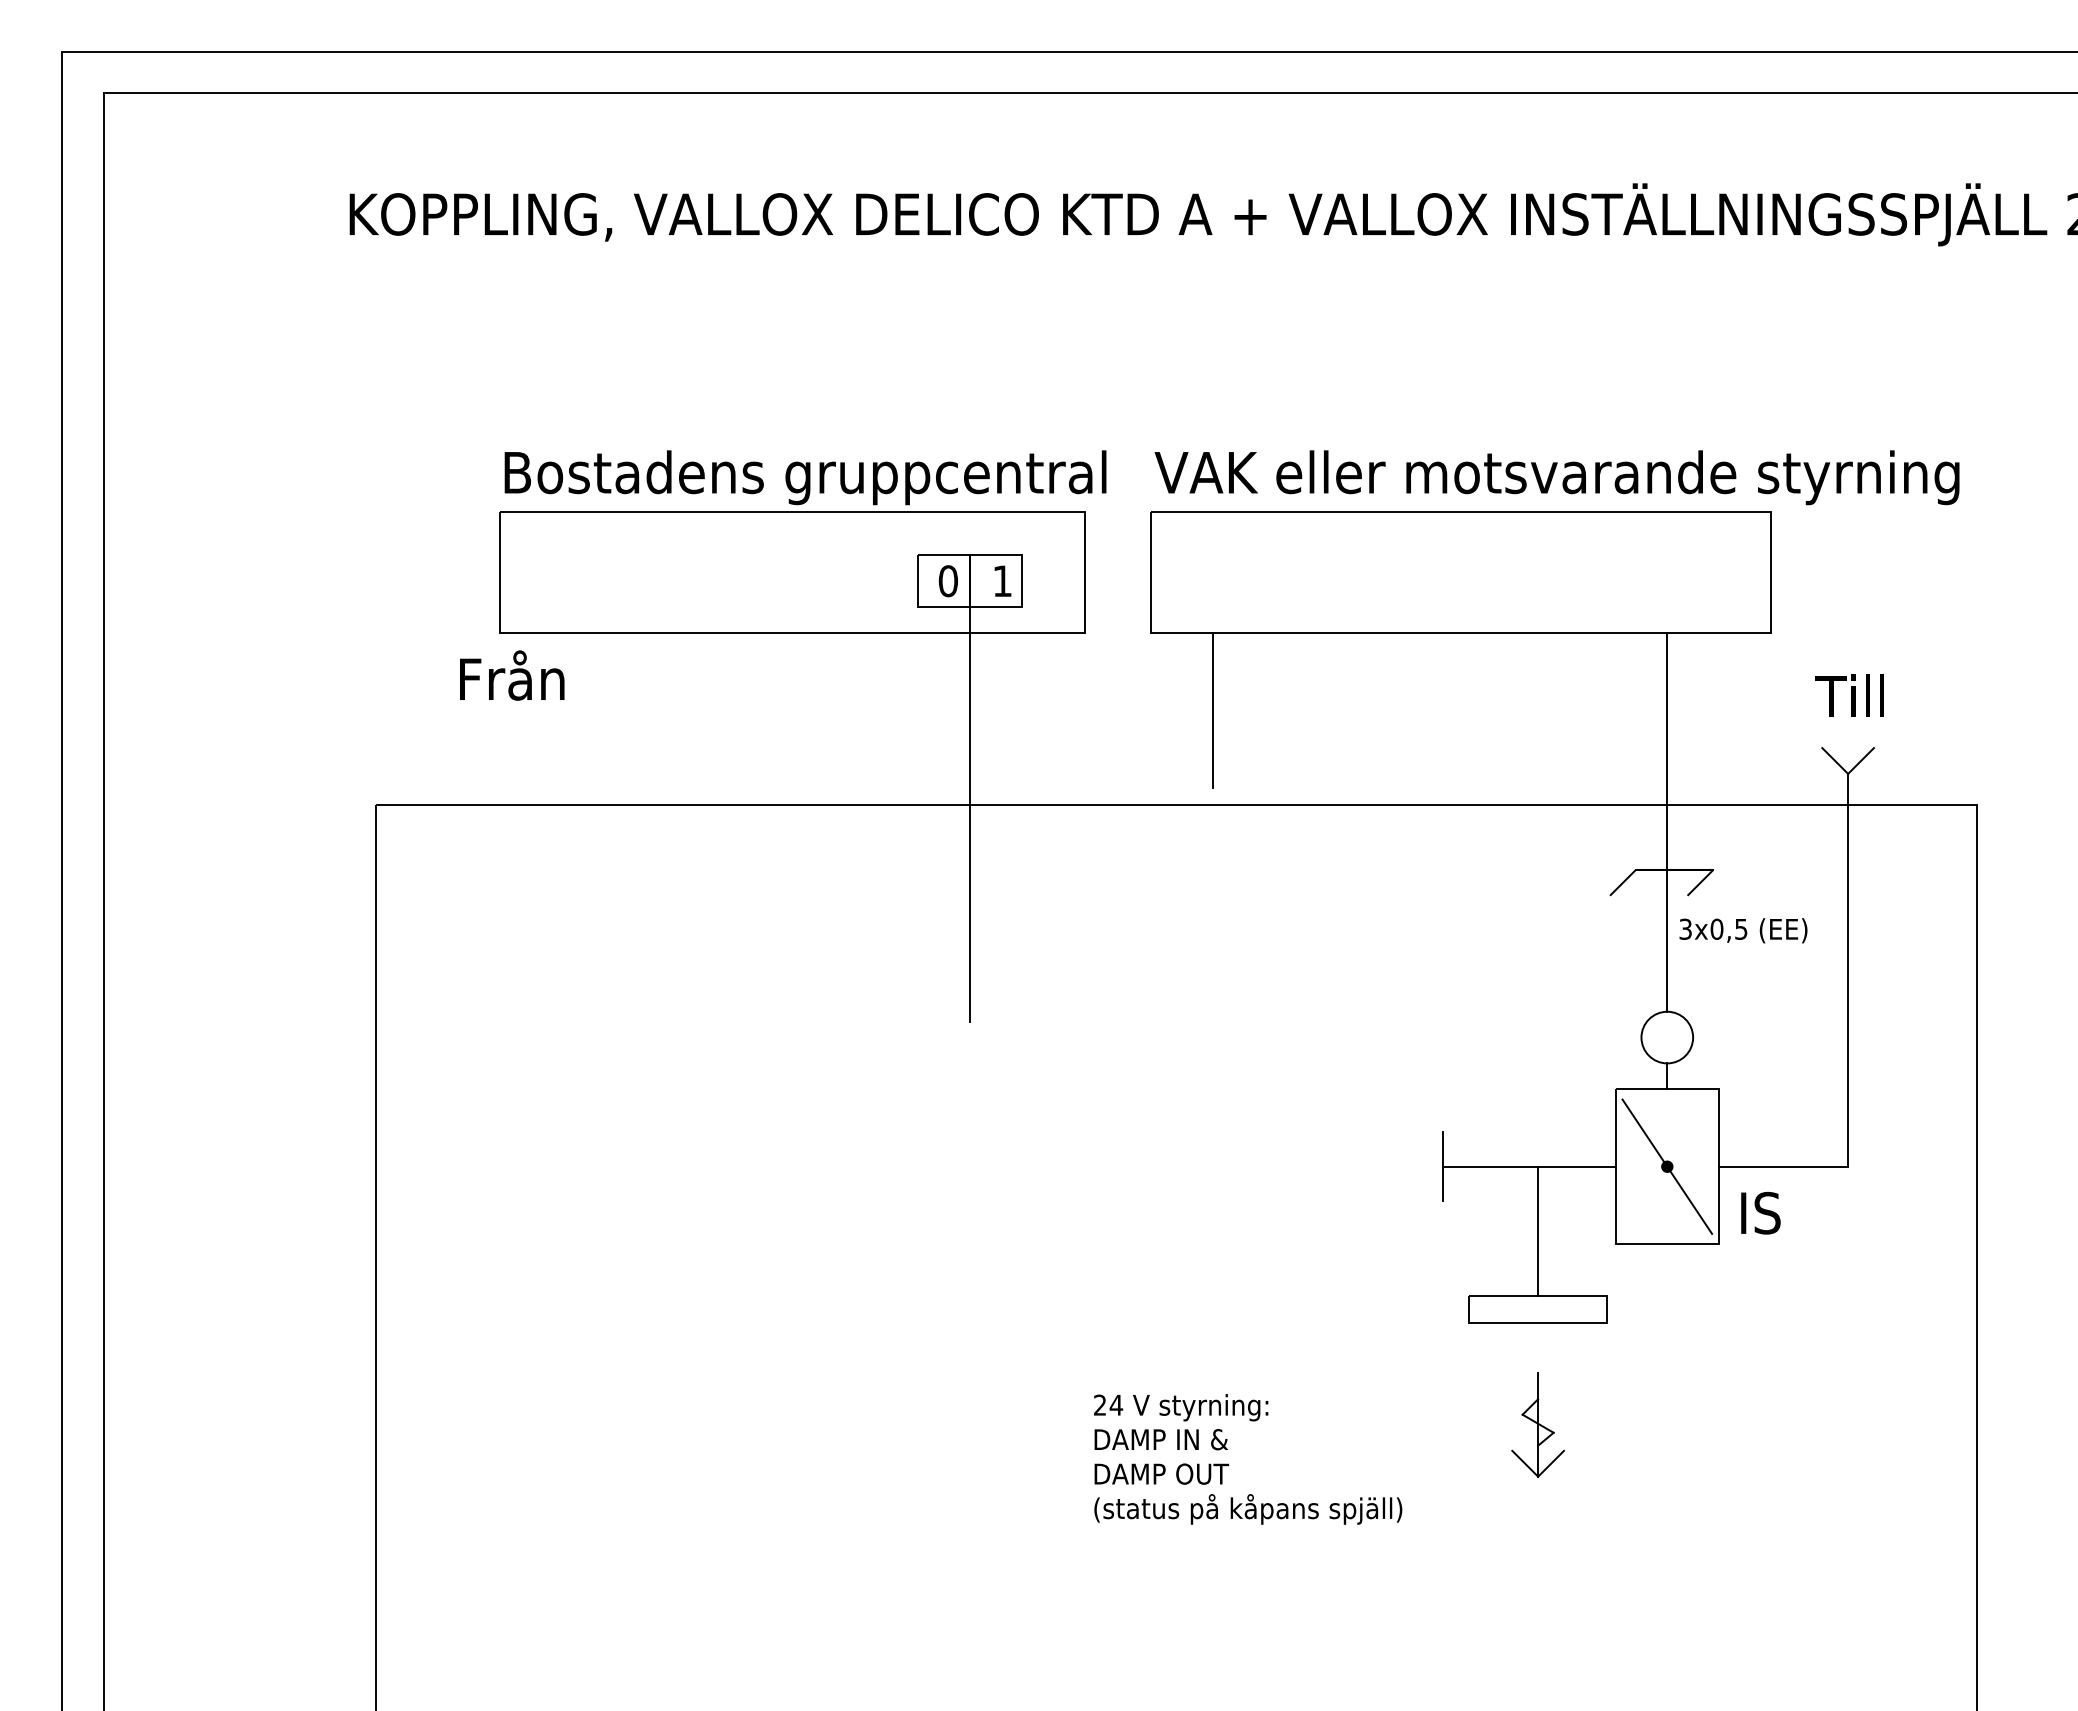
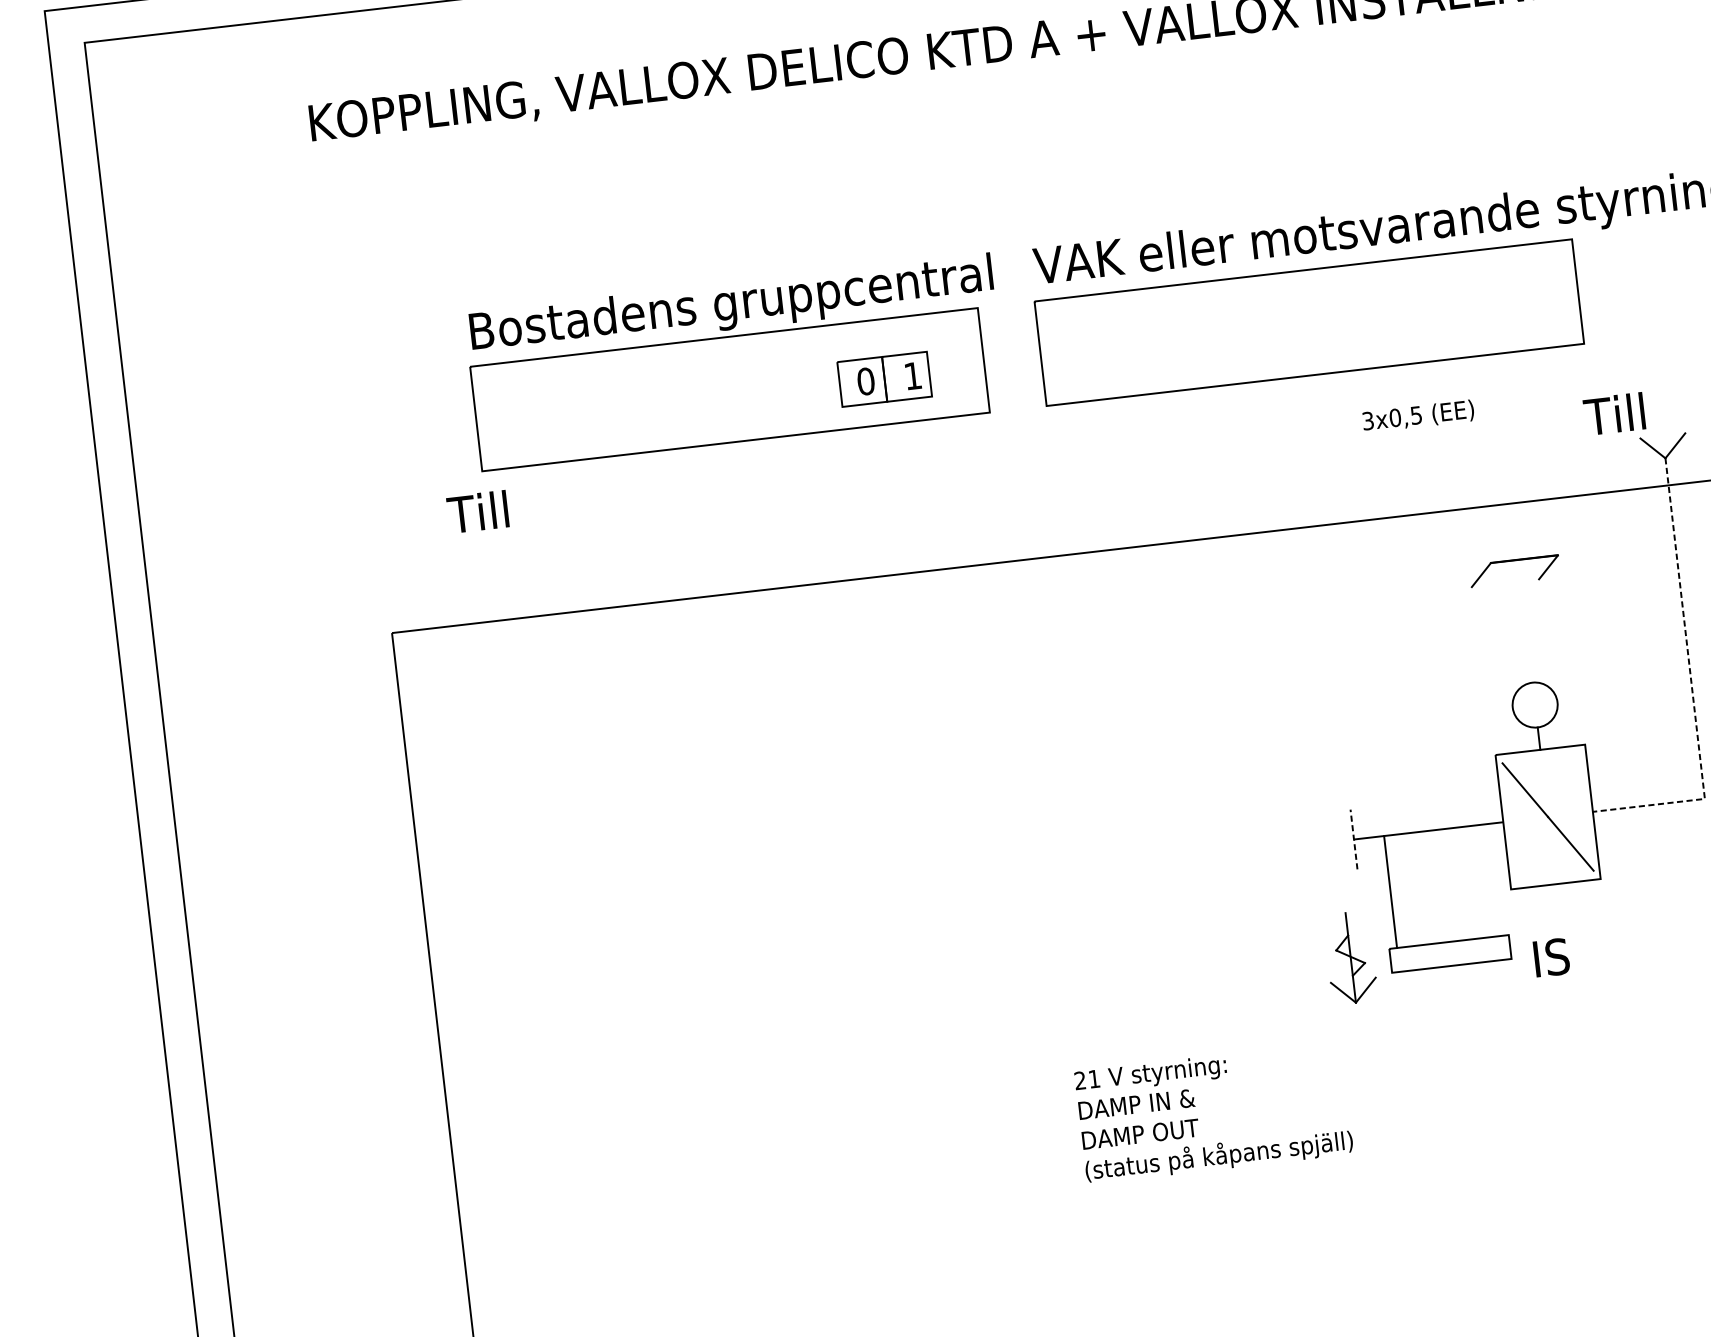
text: (509, 675) -> (494, 507), Från -> Till
text: (1849, 695) -> (1614, 413), moved
line: (1212, 709) -> (1107, 466), removed
line: (969, 814) -> (907, 581), removed
line: (1667, 821) -> (1513, 517), removed
text: (1743, 930) -> (1418, 416), moved
line: (1848, 1036) -> (1692, 685), solid -> dashed
line: (1443, 1166) -> (1354, 839), solid -> dashed
fill: (1667, 1166) -> (1548, 816), removed
text: (1760, 1212) -> (1551, 957), moved
line: (1538, 1230) -> (1390, 891), moved
text: (1116, 1405) -> (1094, 1079), 24 -> 21
part: (1537, 1424) -> (1350, 957), moved

